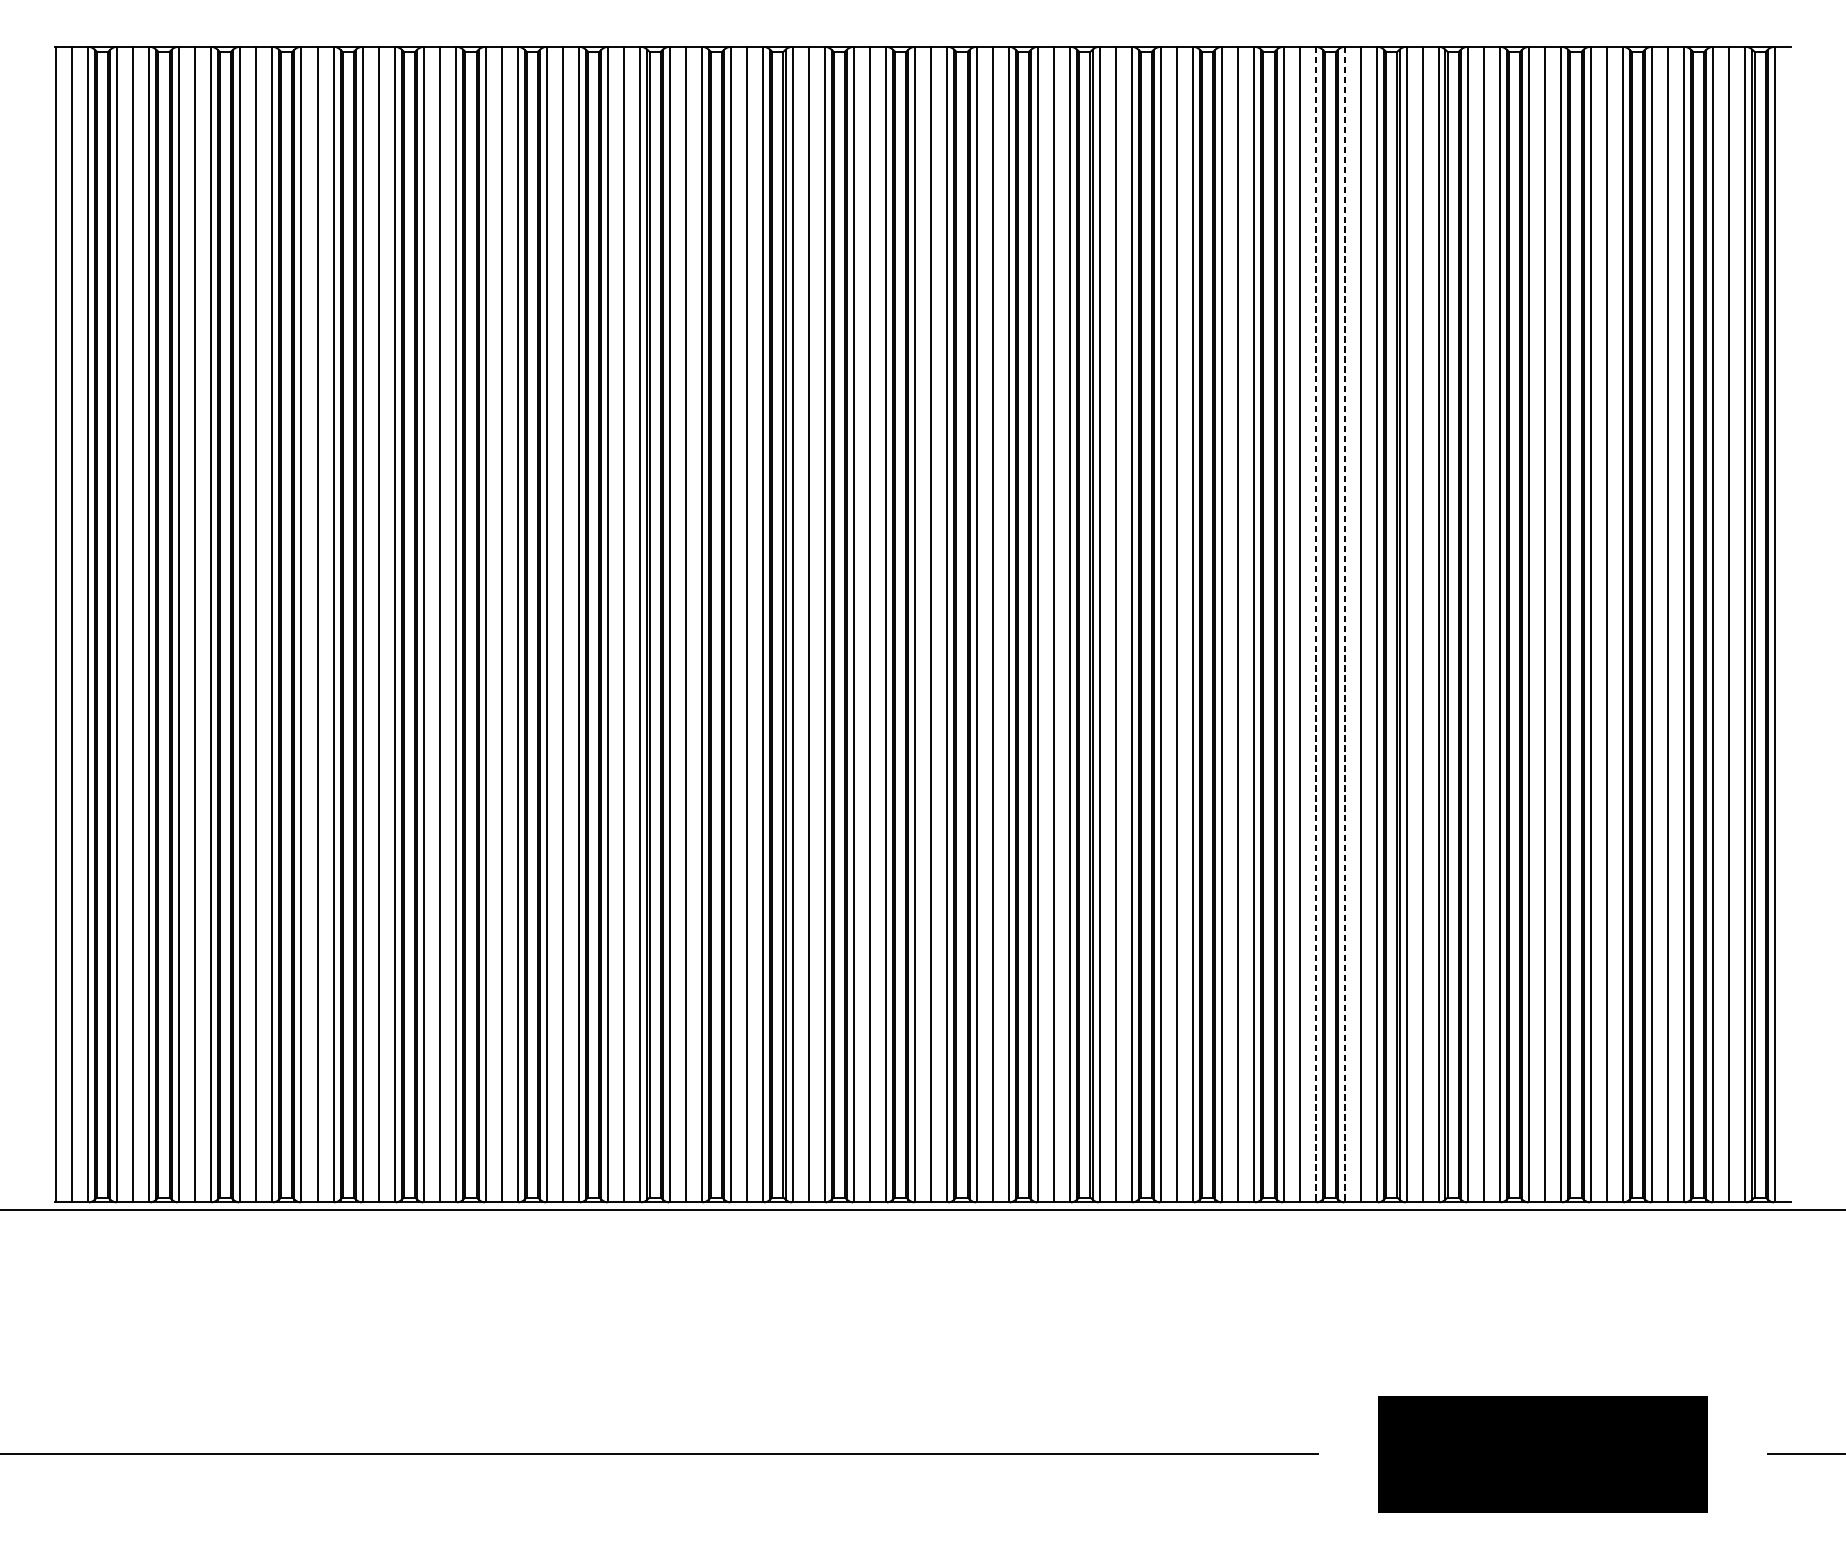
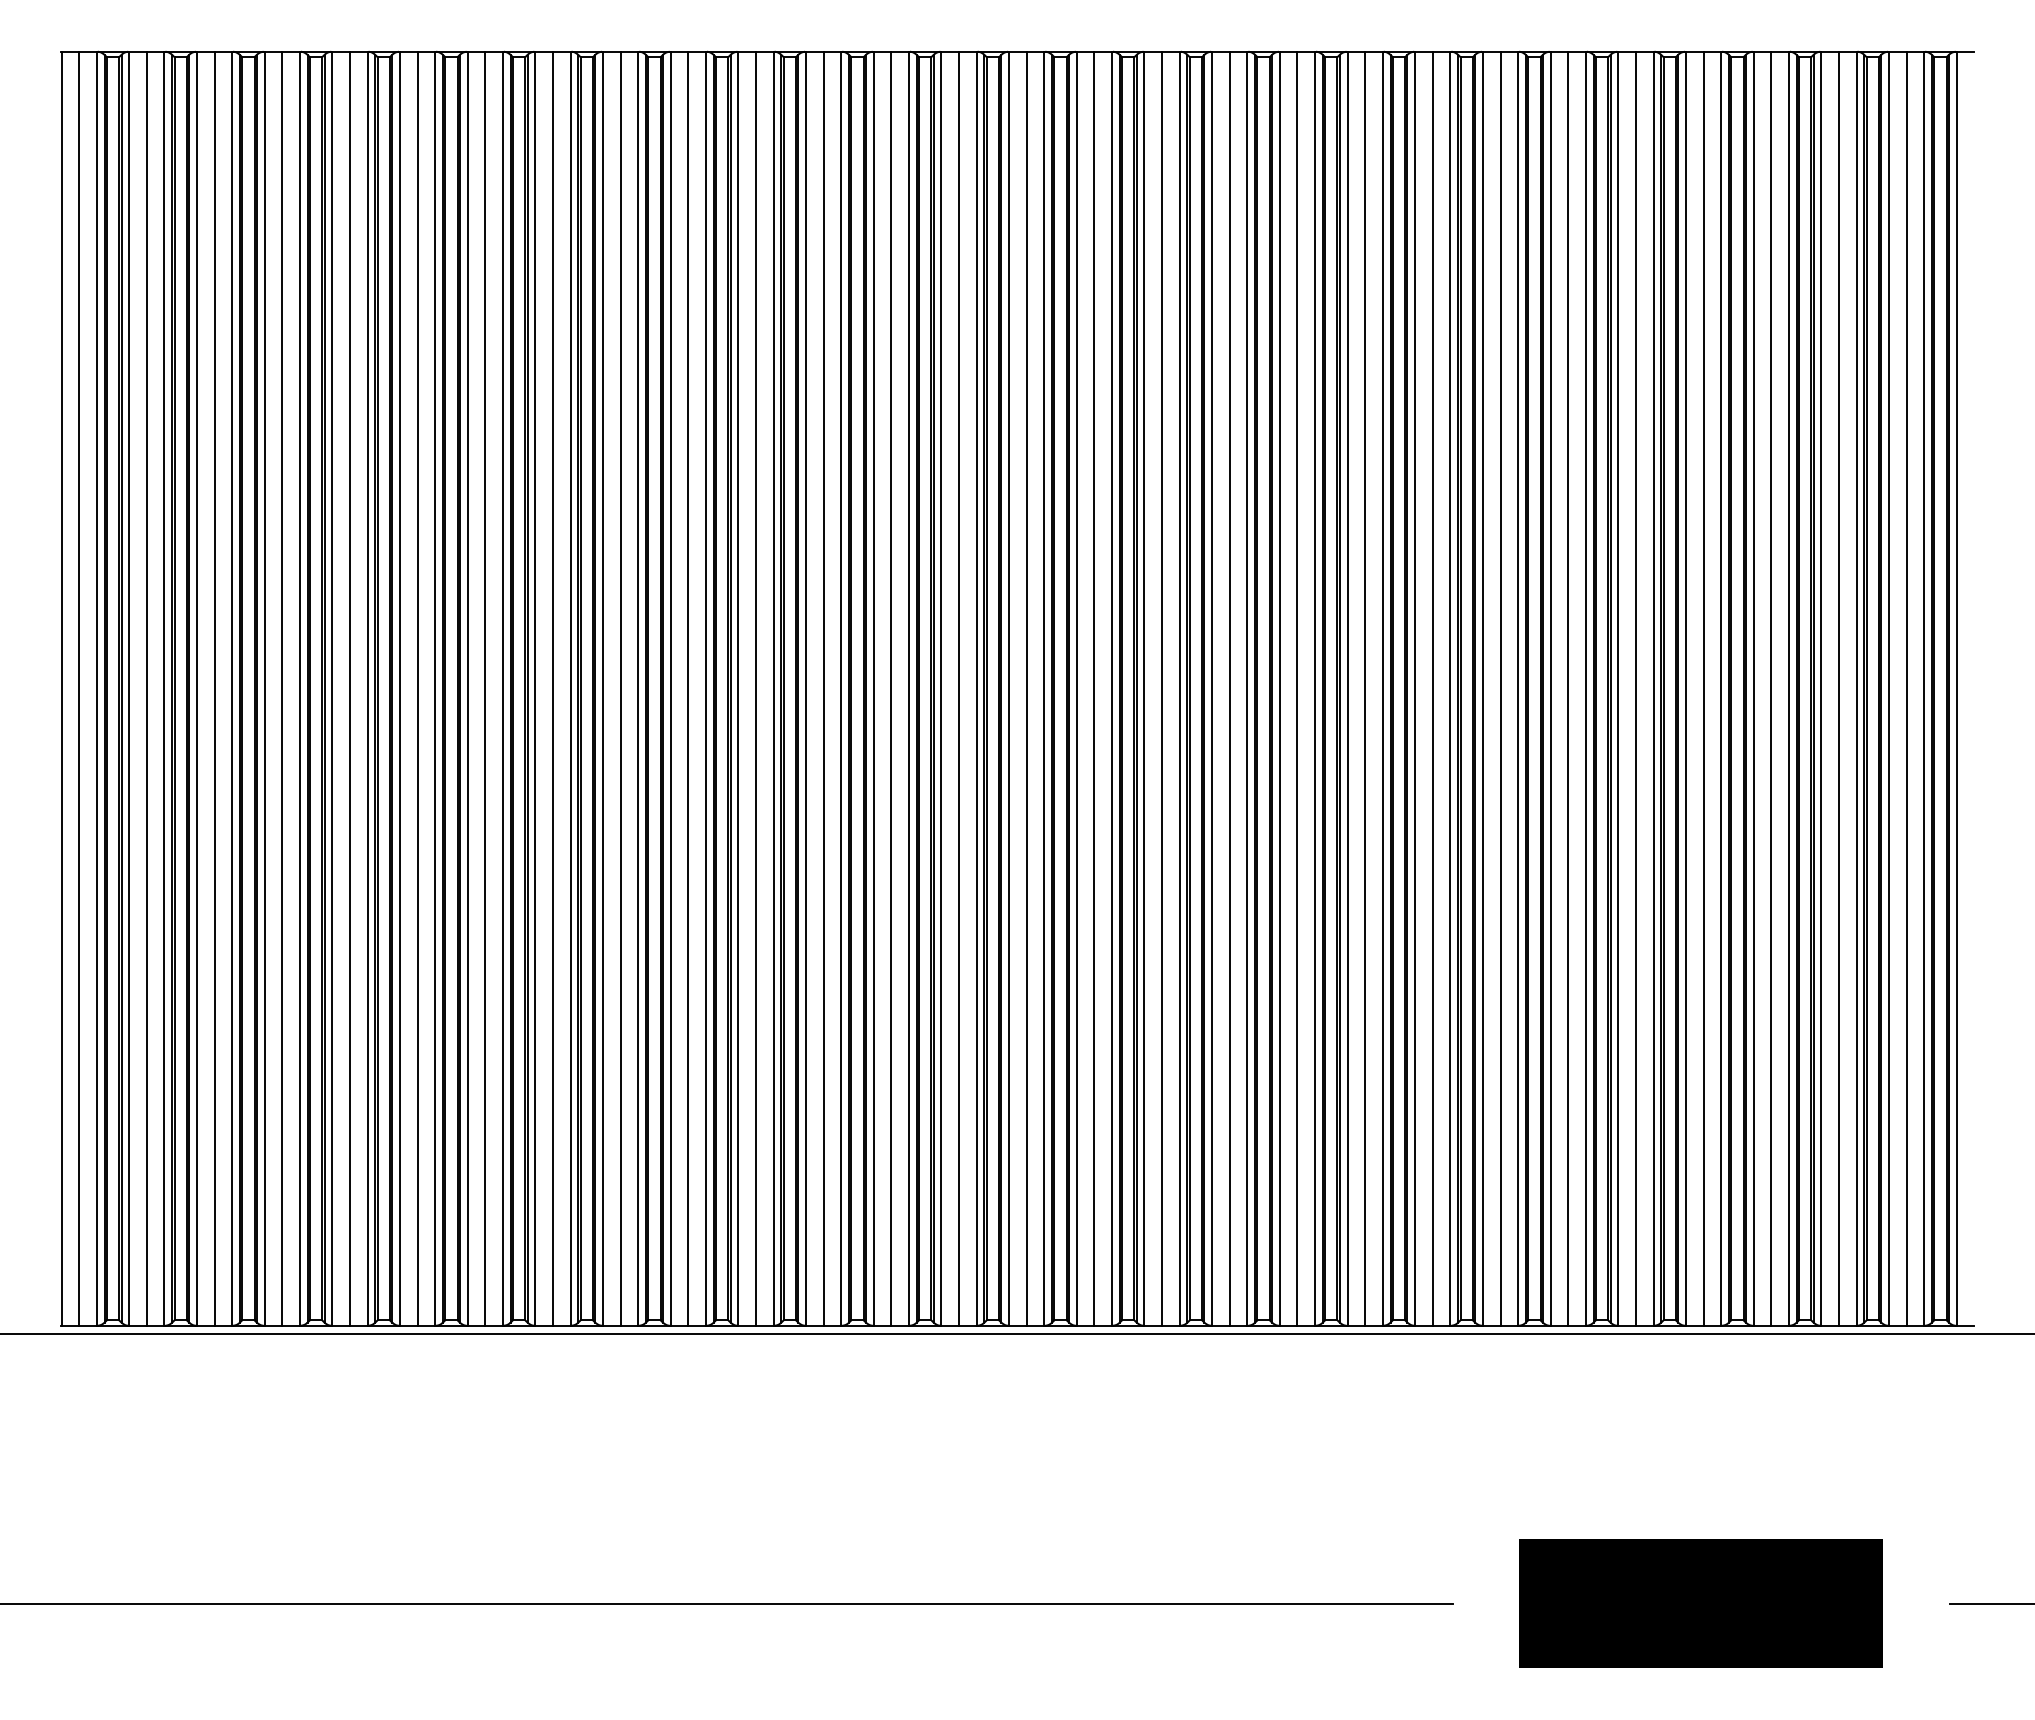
line: (1315, 624) -> (1450, 688), dashed -> solid
line: (1344, 624) -> (1482, 688), dashed -> solid

